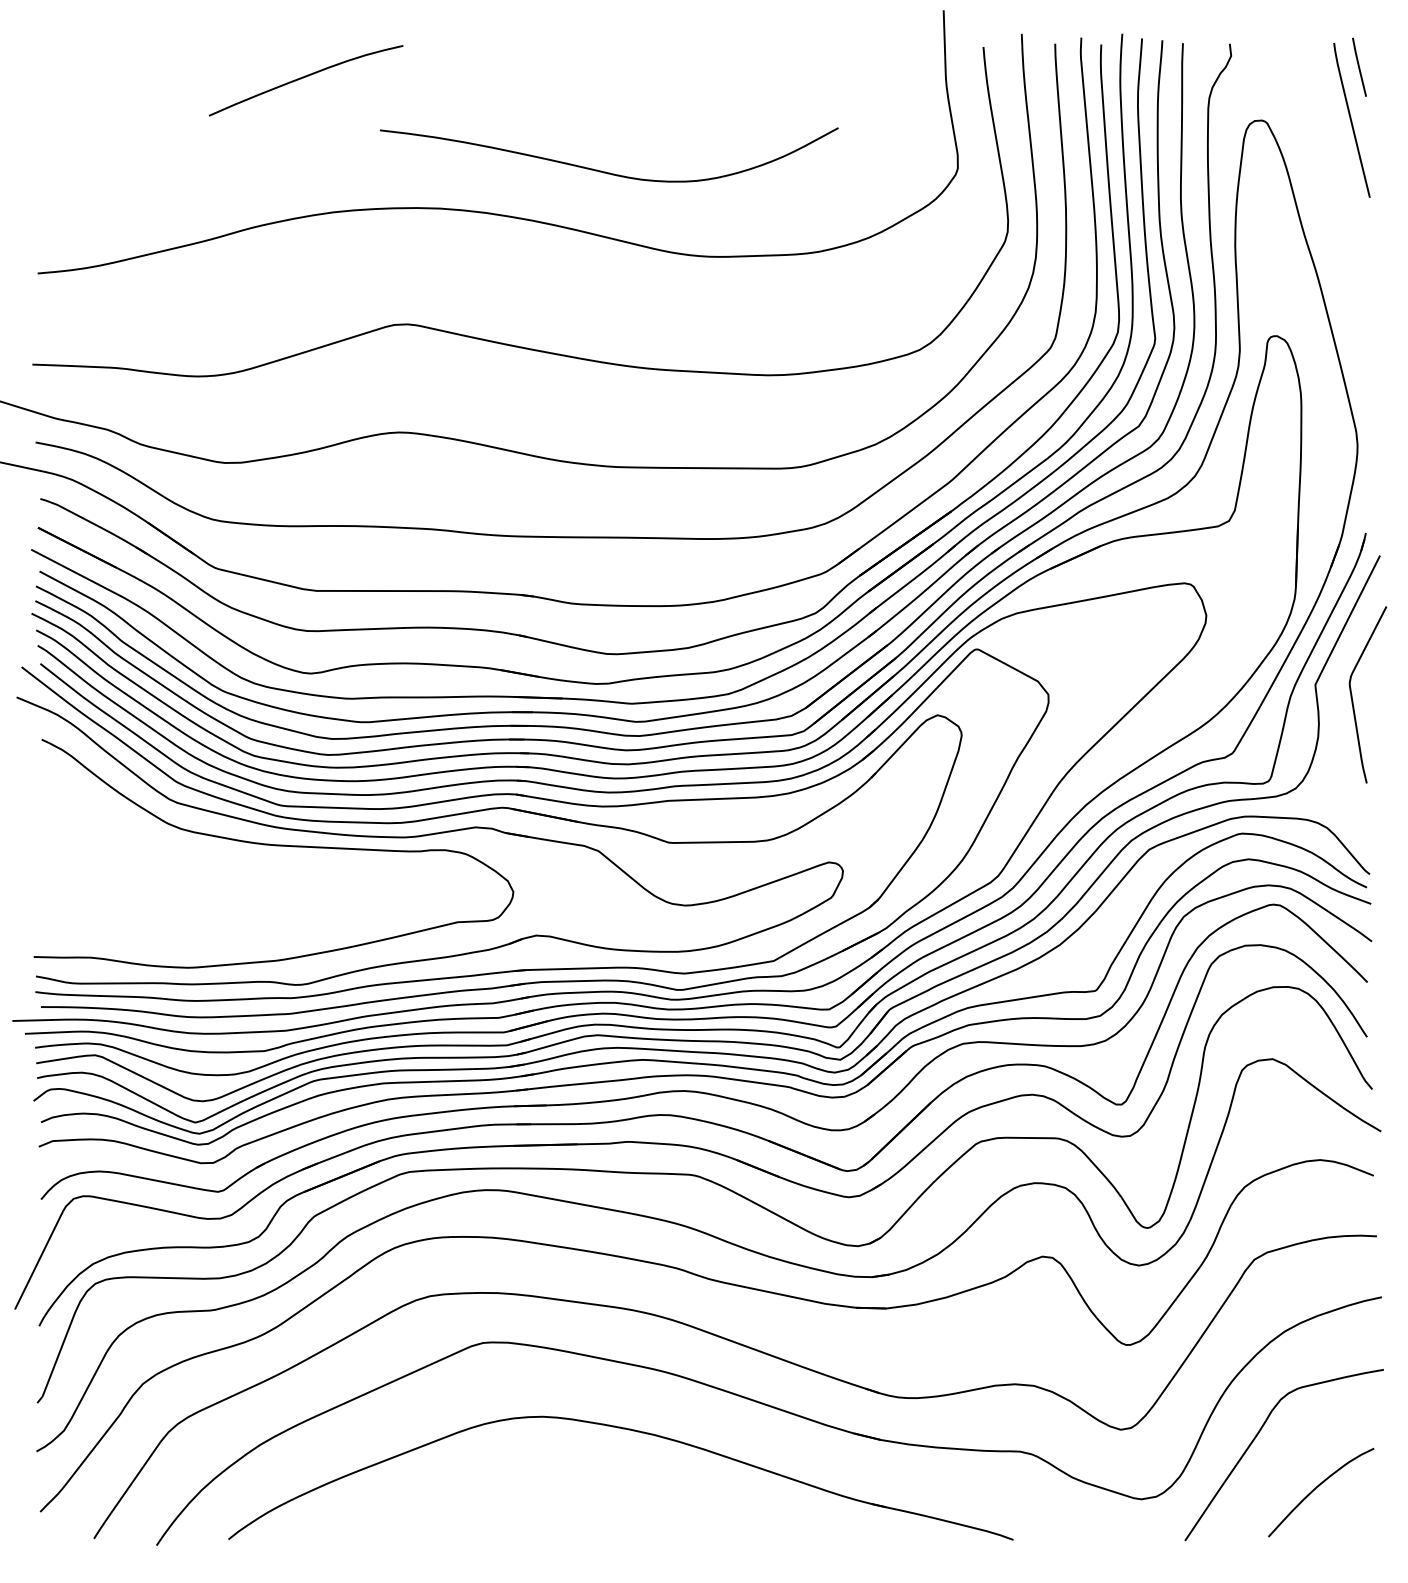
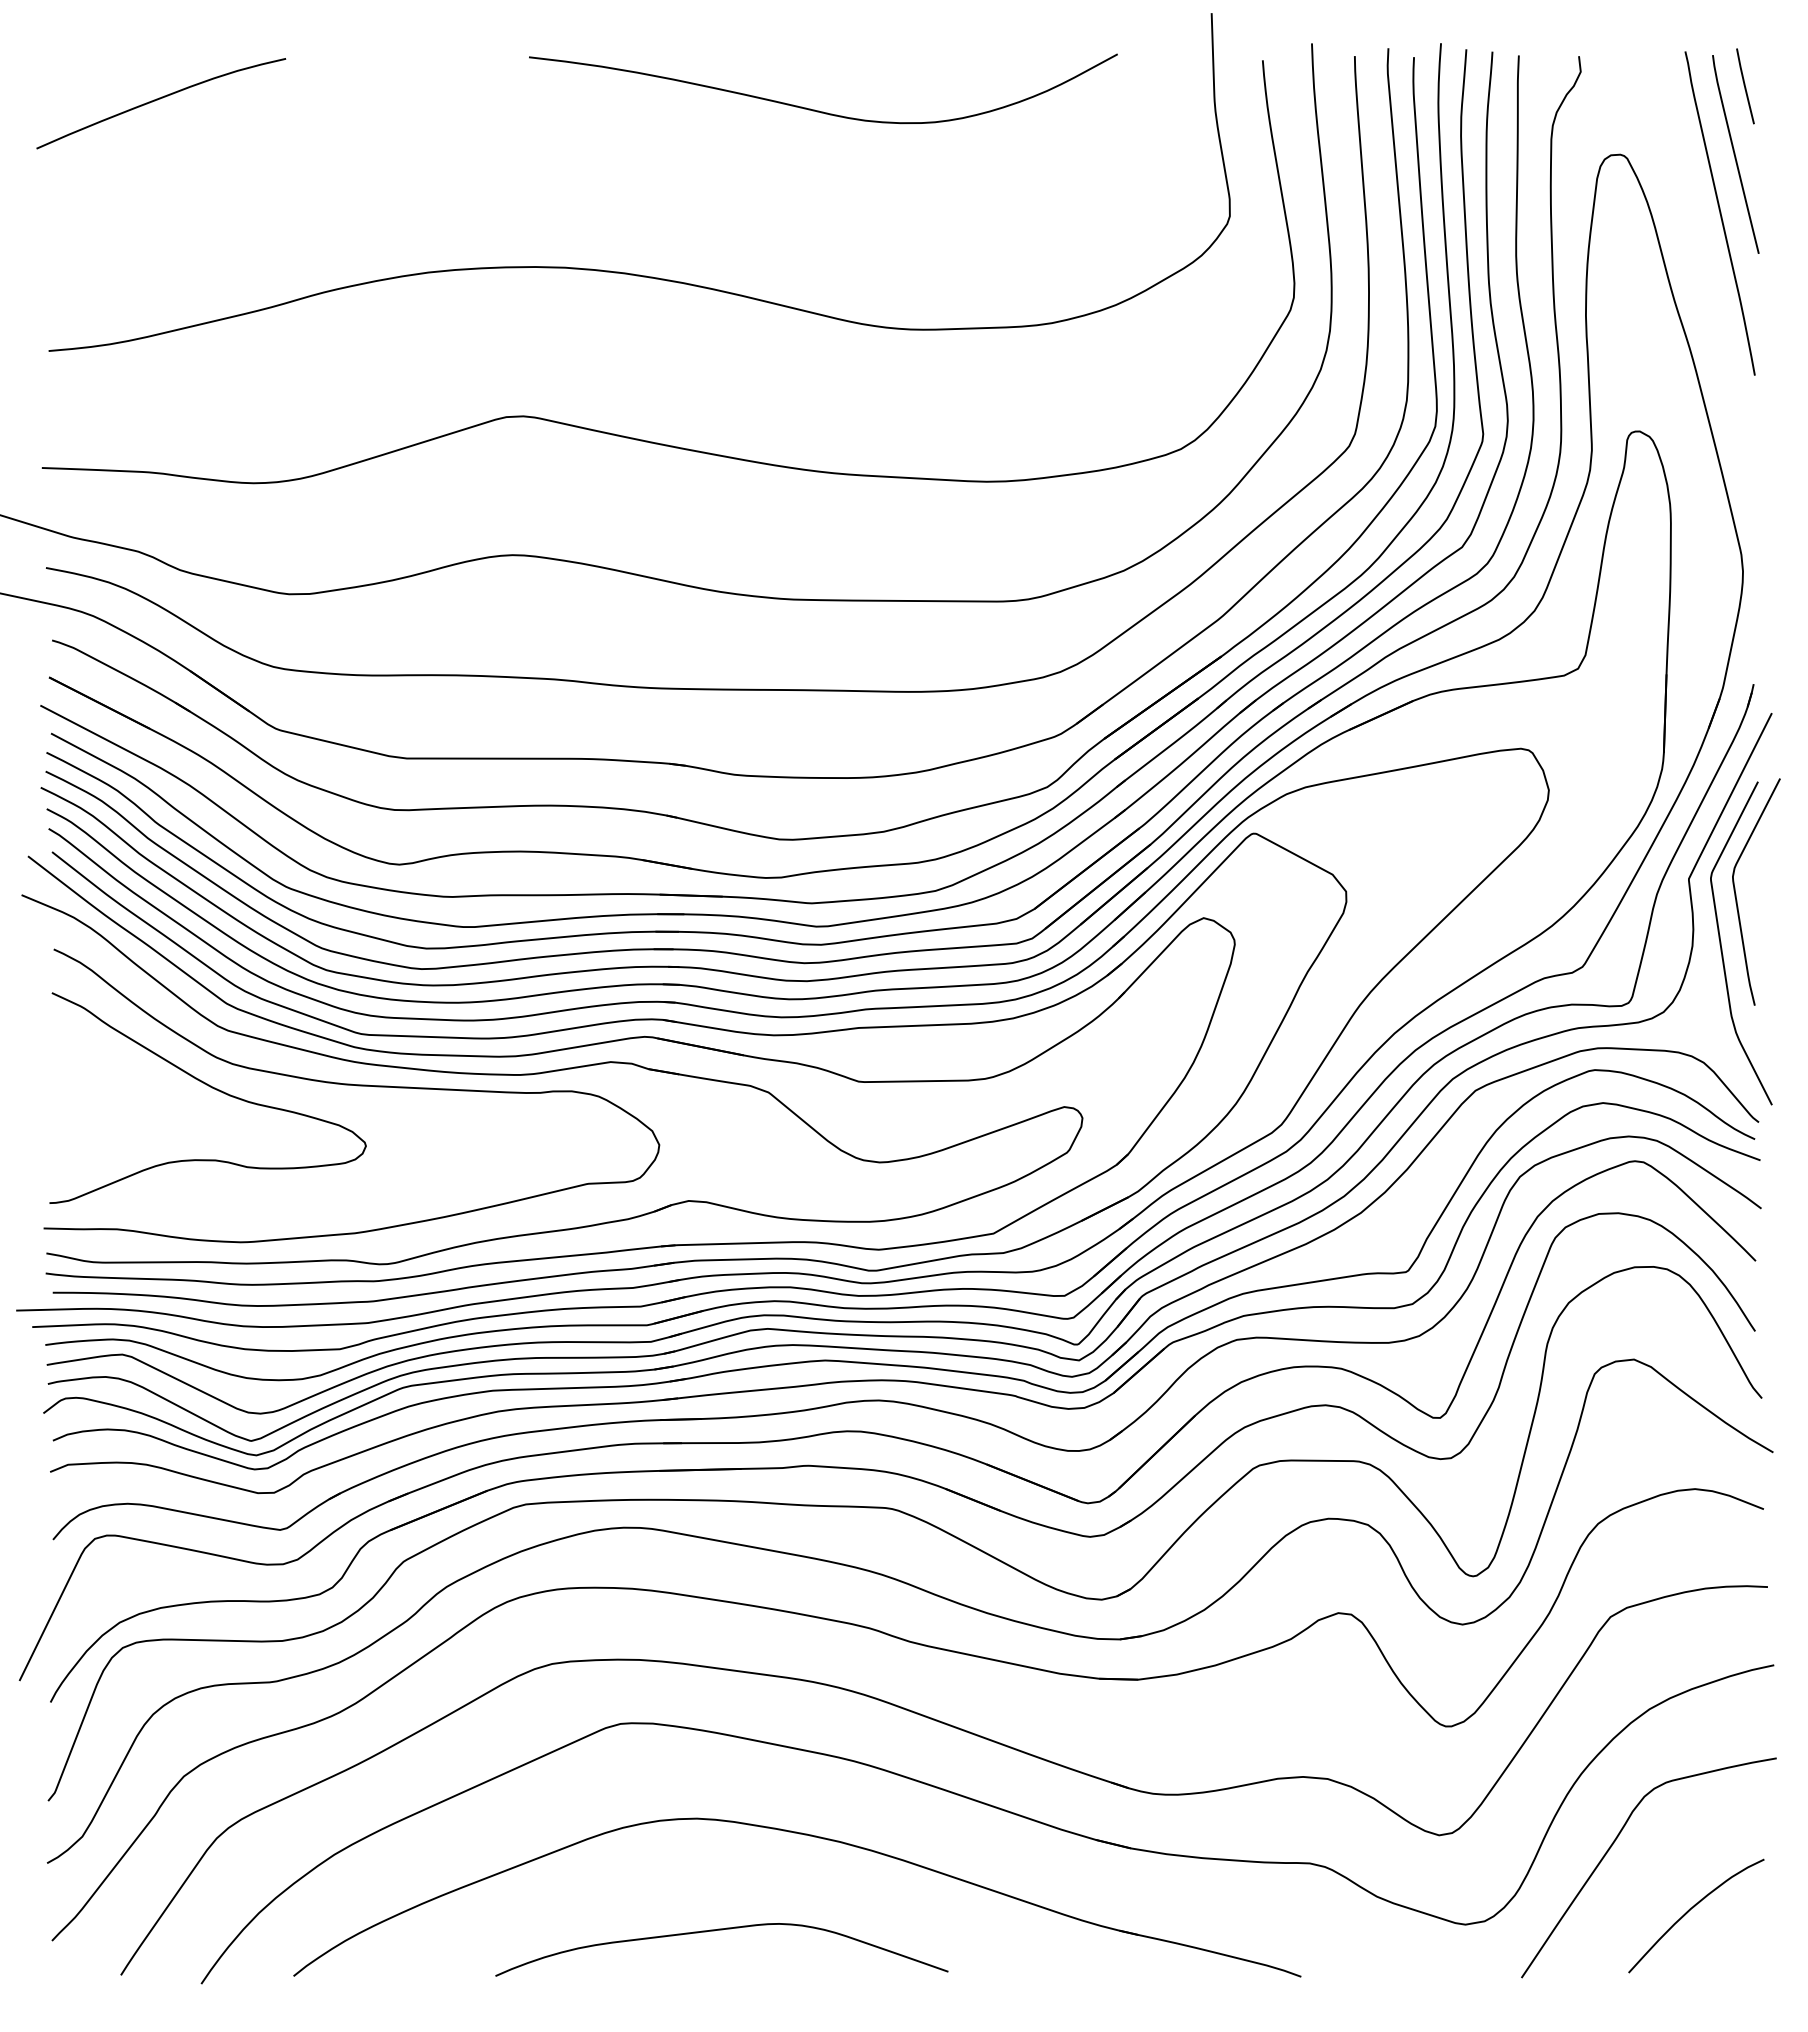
curve: (305, 77) -> (160, 99), moved
curve: (1339, 166) -> (1719, 213), added
curve: (606, 171) -> (819, 110), moved
curve: (1341, 738) -> (1722, 948), added
curve: (165, 847) -> (212, 1088), added
curve: (561, 1503) -> (721, 1930), added

